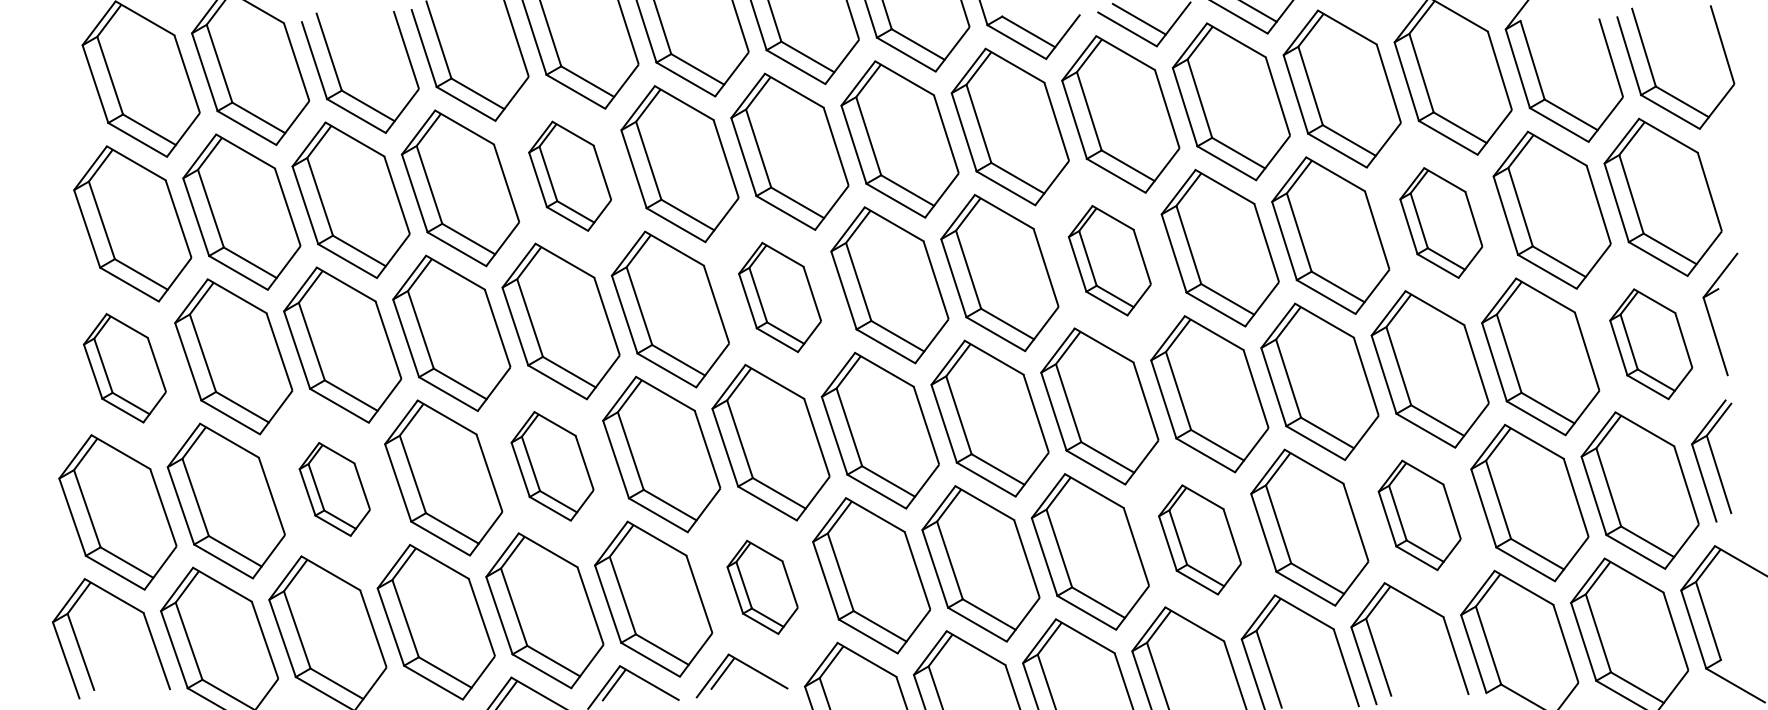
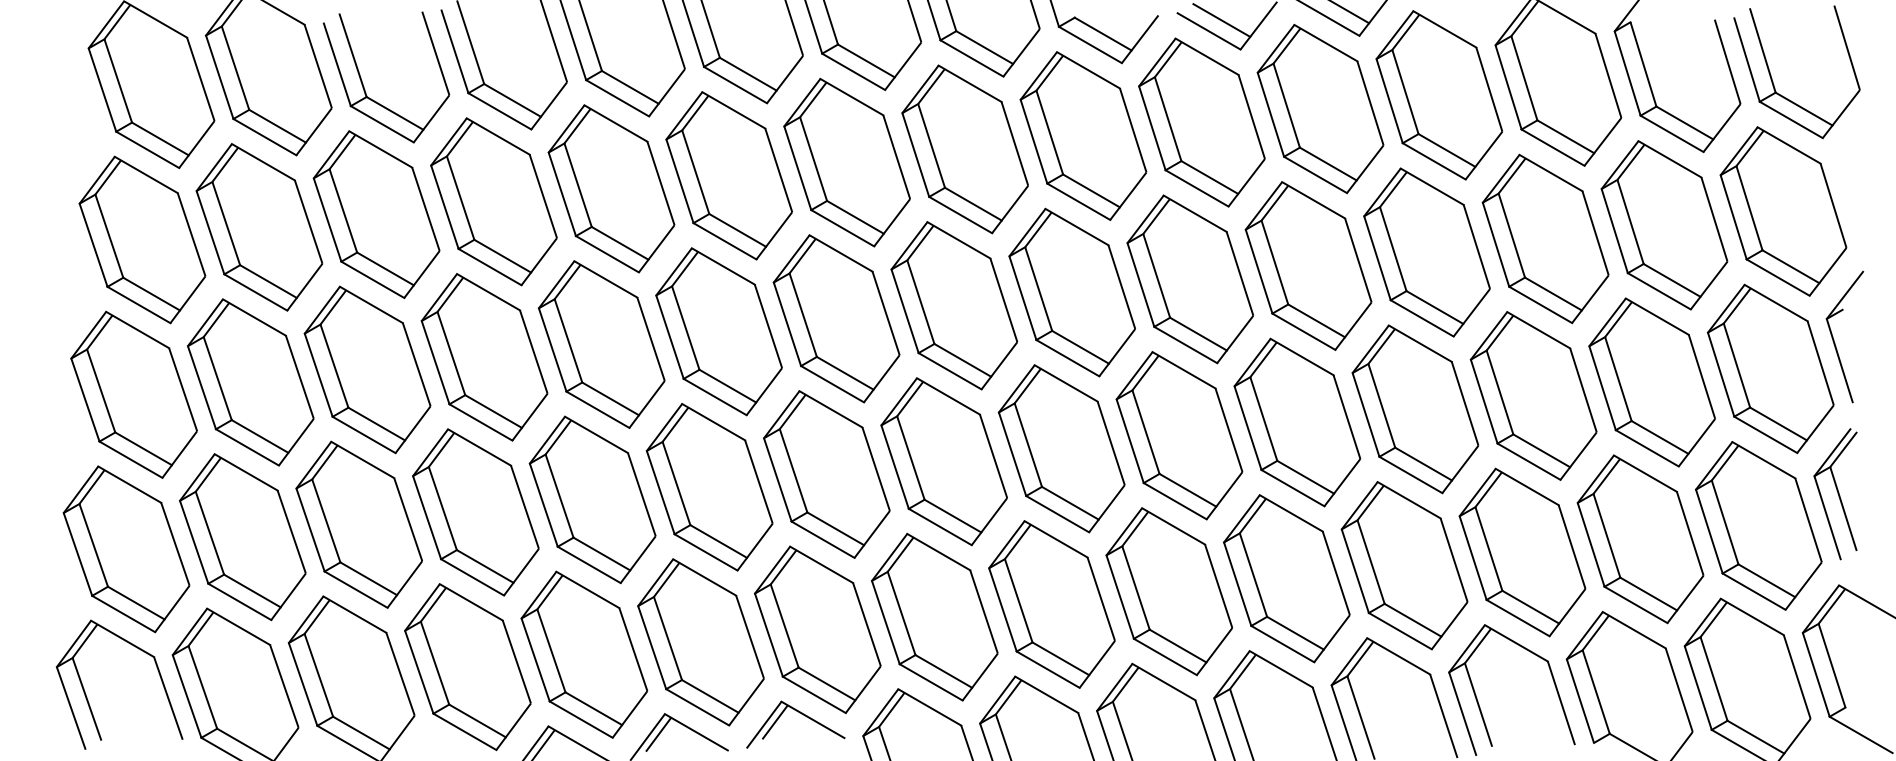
part: (570, 175) -> (611, 188), size x1.43
part: (1441, 222) -> (1545, 238), size x1.43
part: (1109, 260) -> (1189, 279), size x1.43
part: (780, 297) -> (836, 318), size x1.43
part: (1651, 343) -> (1770, 368), size x1.43
part: (124, 368) -> (133, 394), size x1.43
part: (552, 465) -> (592, 499), size x1.43
part: (334, 489) -> (358, 524), size x1.67
part: (1419, 515) -> (1522, 552), size x1.43
part: (1199, 539) -> (1286, 578), size x1.43
part: (762, 587) -> (817, 629), size x1.67

